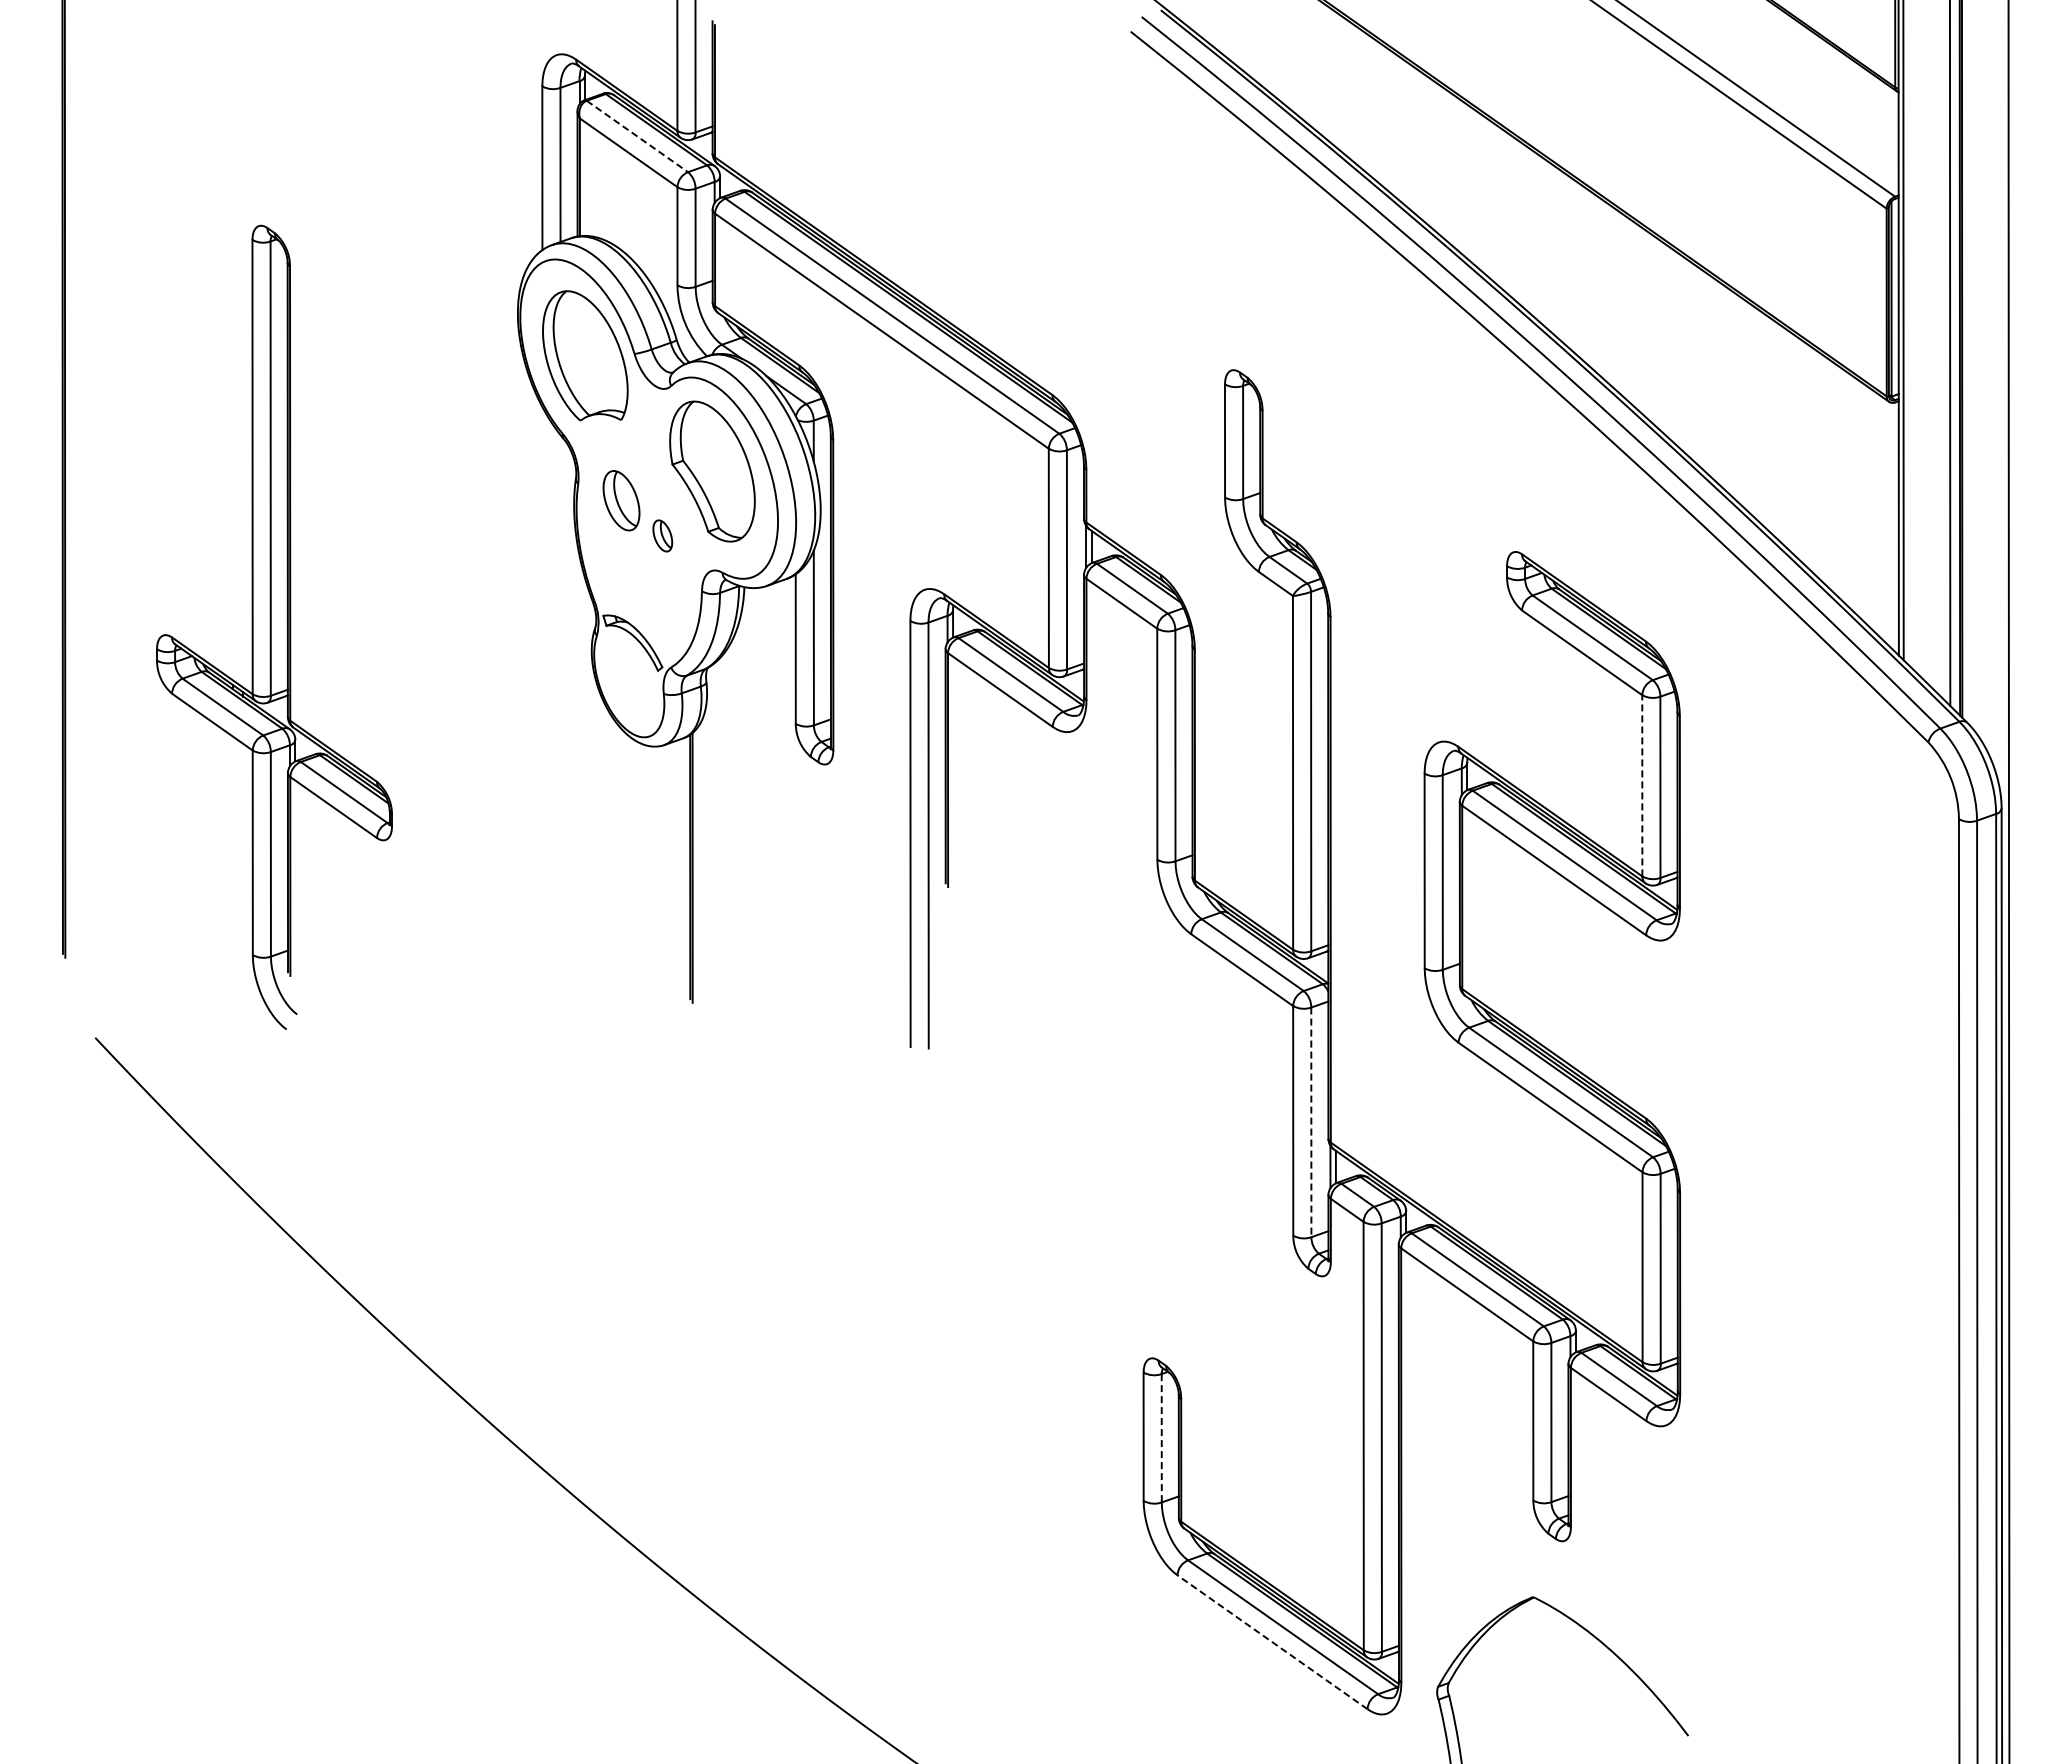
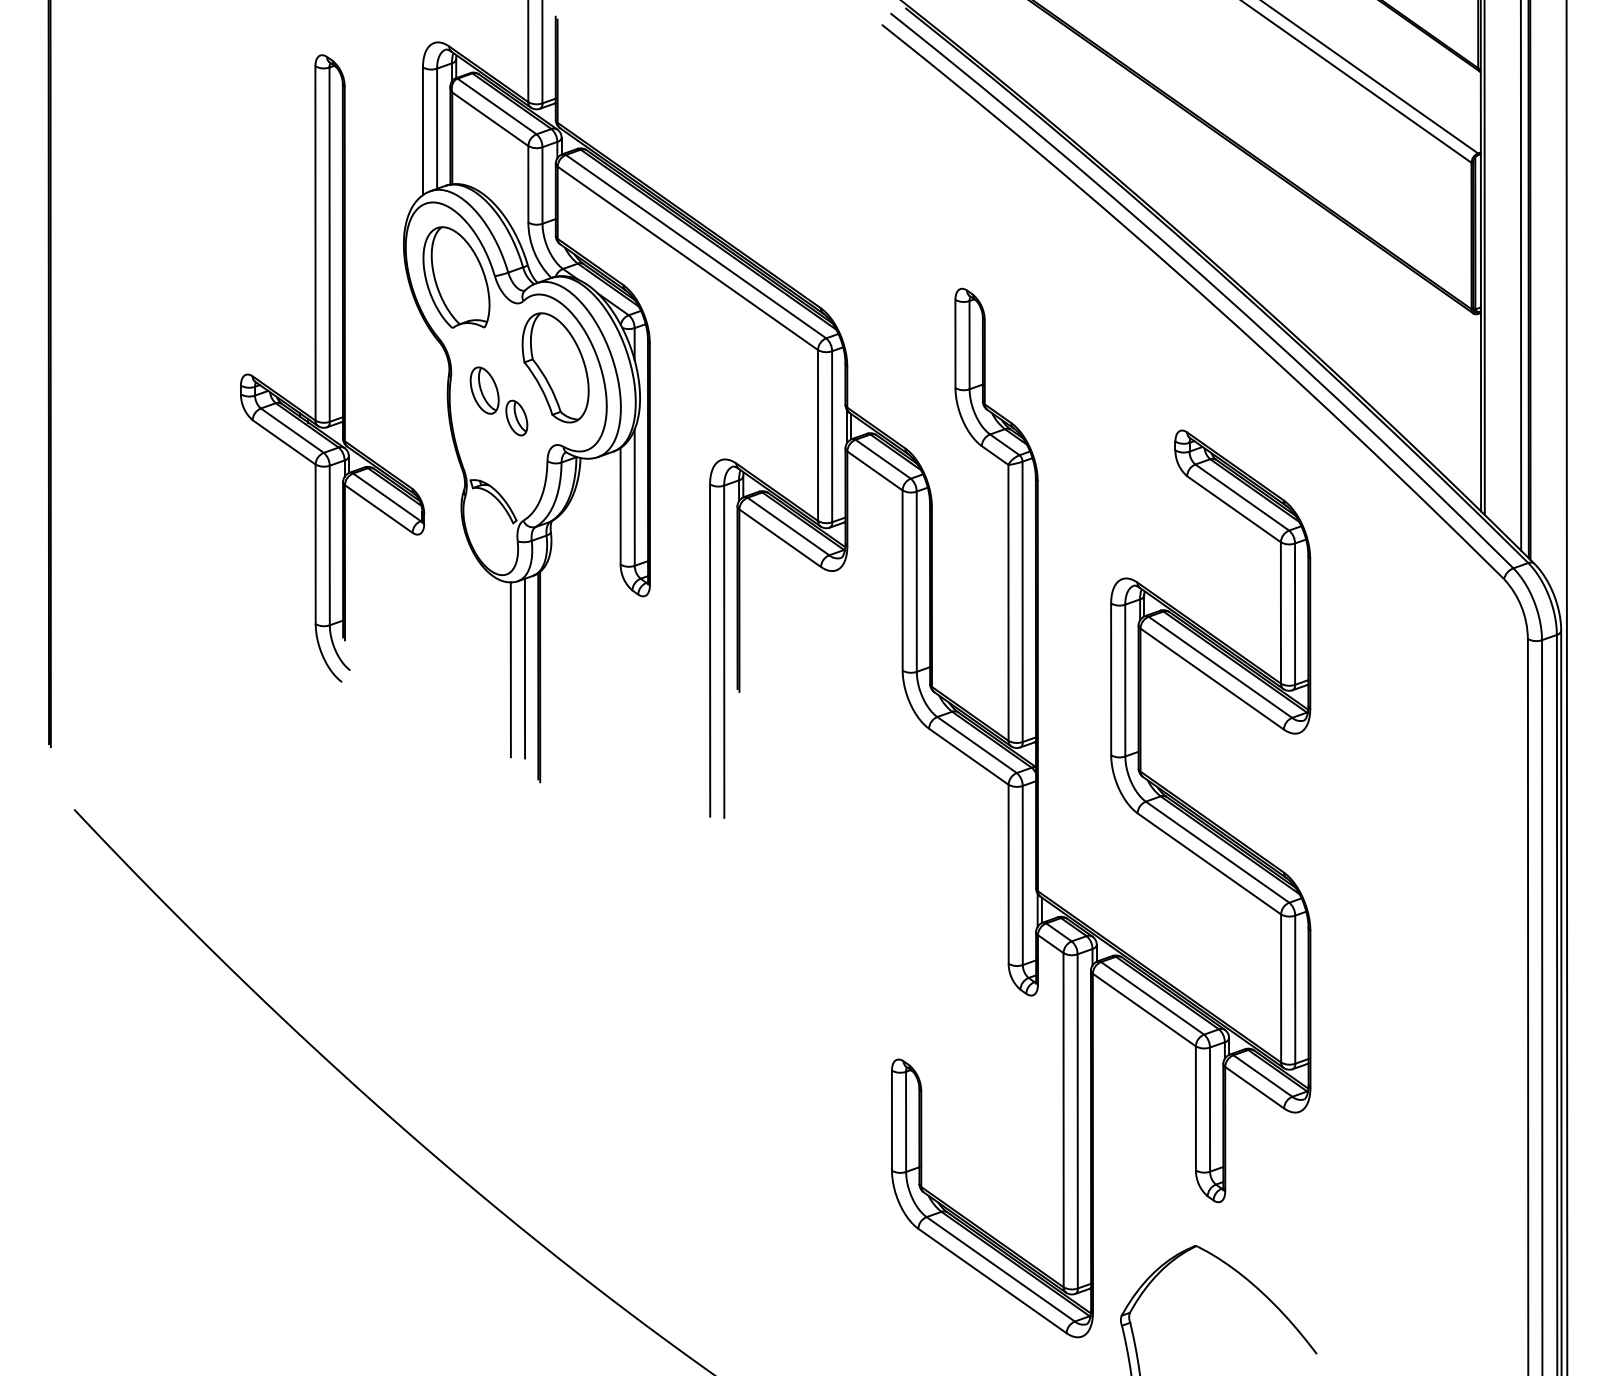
line: (637, 136) -> (497, 106), dashed -> solid
part: (662, 535) -> (516, 417), size x1.43
part: (274, 626) -> (332, 367), moved
line: (1642, 785) -> (1281, 612), dashed -> solid
line: (673, 856) -> (525, 668), added
line: (654, 858) -> (510, 669), added
line: (1311, 1122) -> (1022, 875), dashed -> solid
line: (1161, 1438) -> (905, 1122), dashed -> solid
line: (1272, 1642) -> (992, 1281), dashed -> solid

